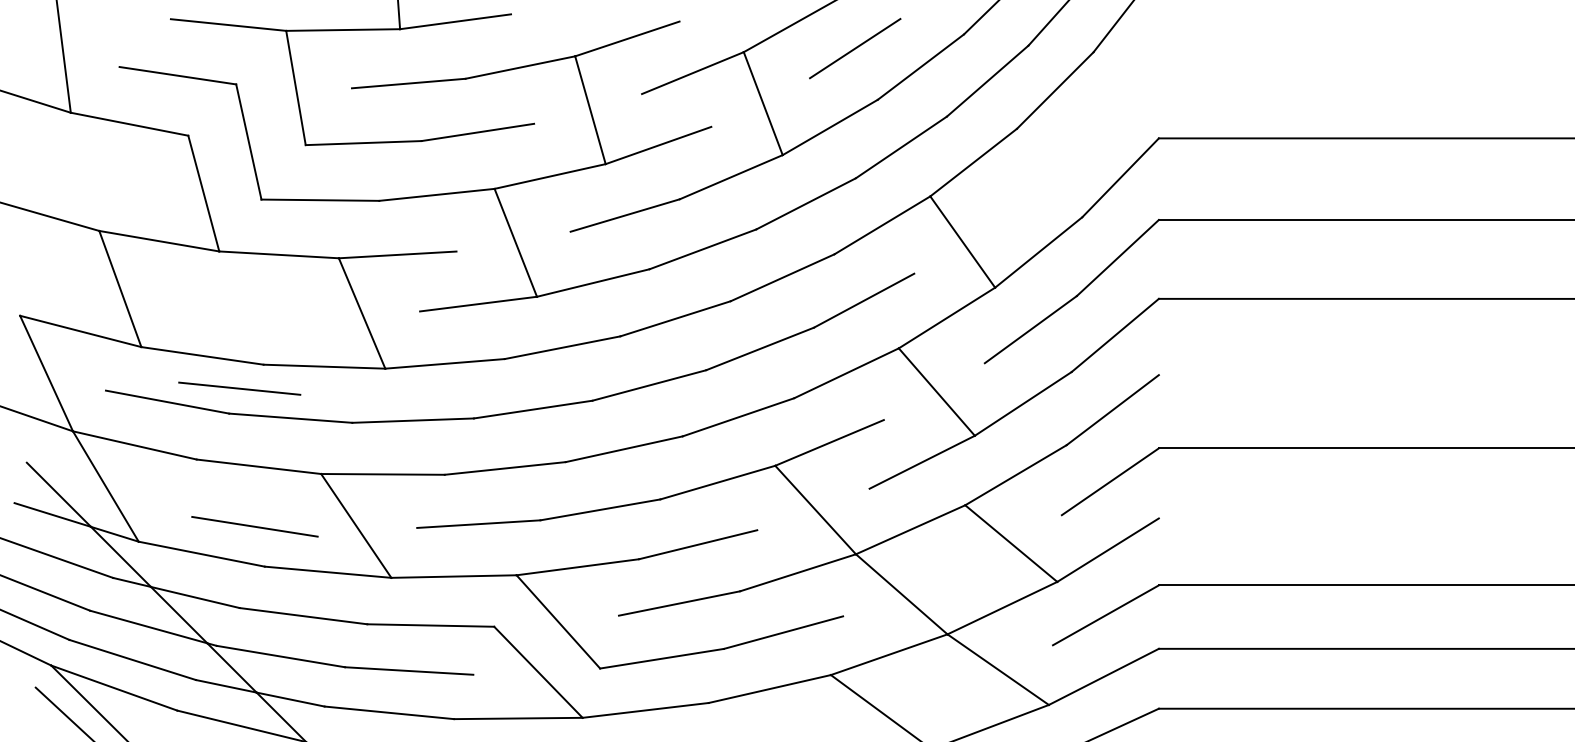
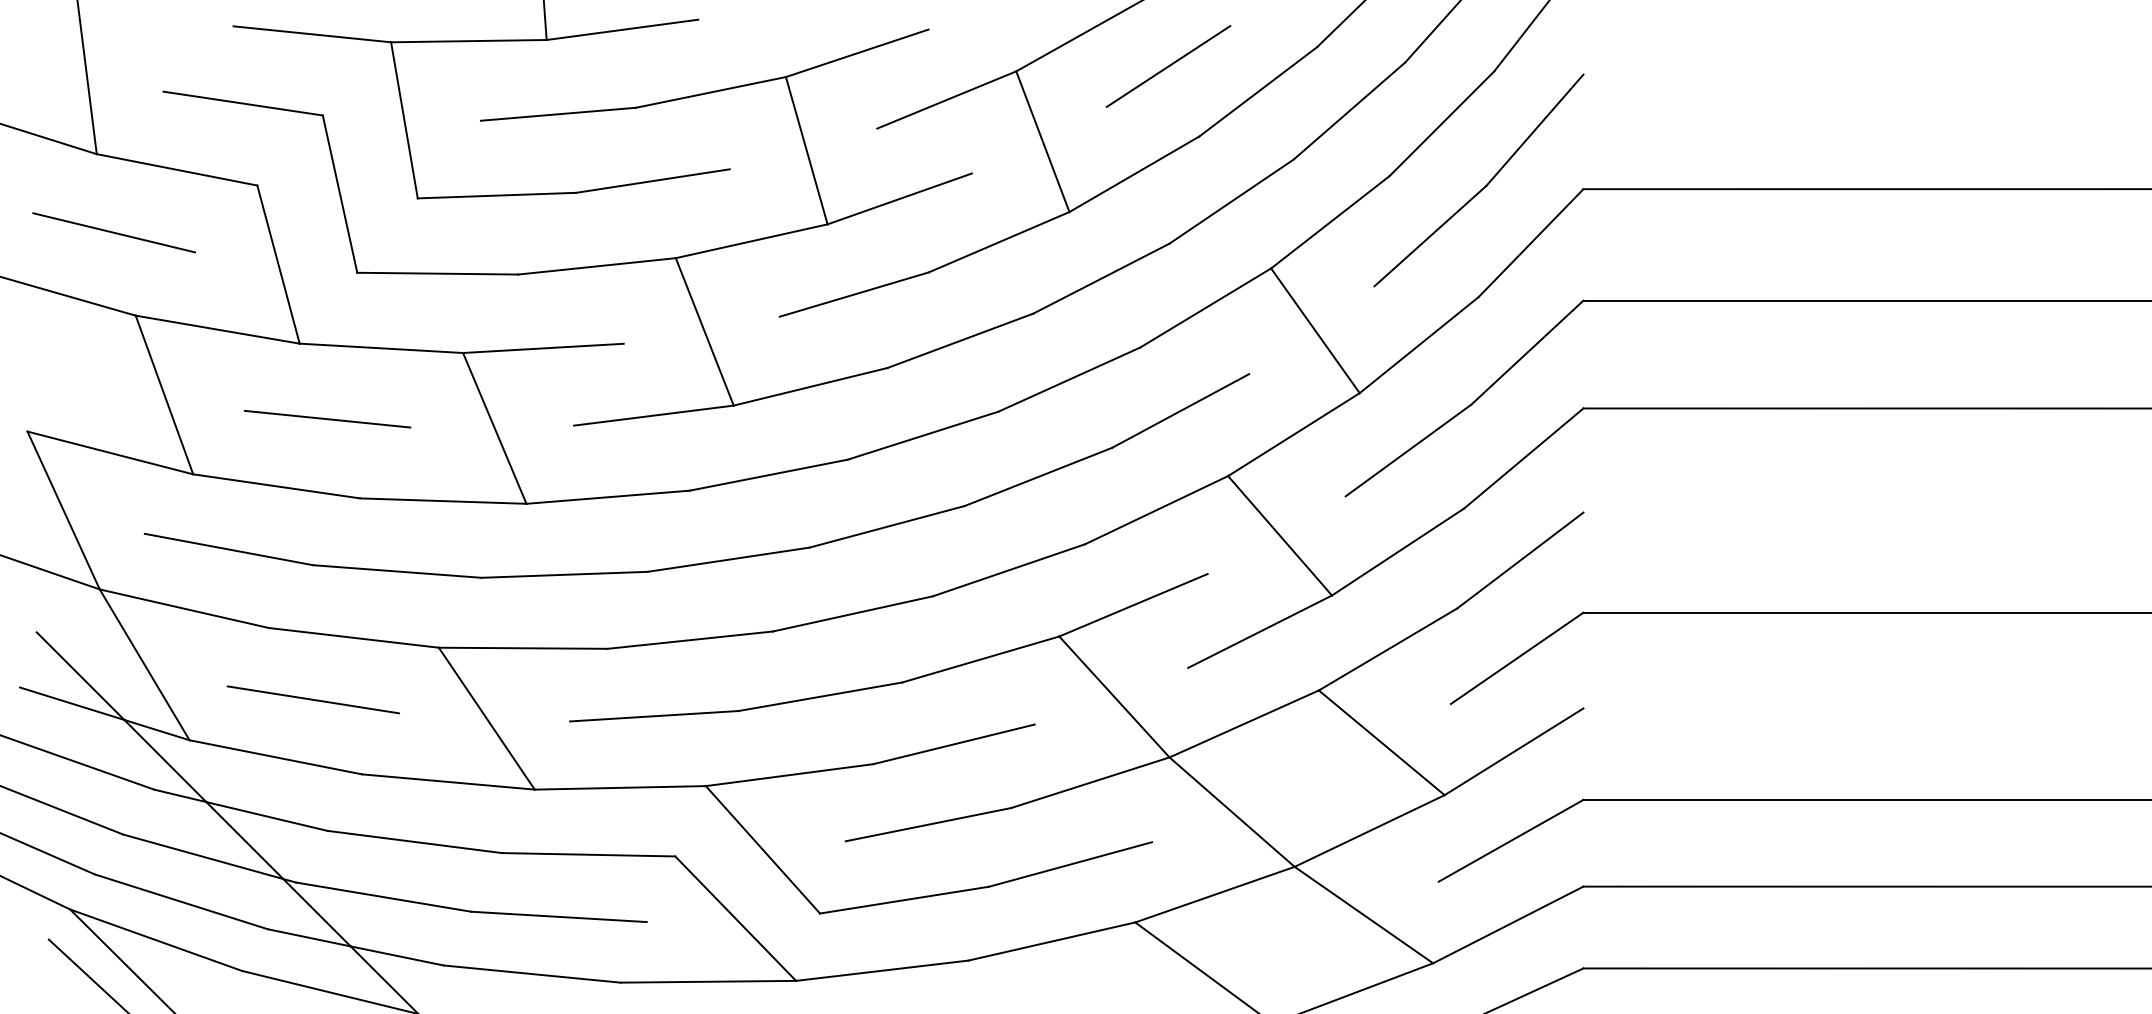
part: (1086, 136) -> (1484, 186), added
line: (83, 170) -> (113, 232), added
line: (239, 388) -> (327, 419), moved
line: (254, 526) -> (312, 699), moved

